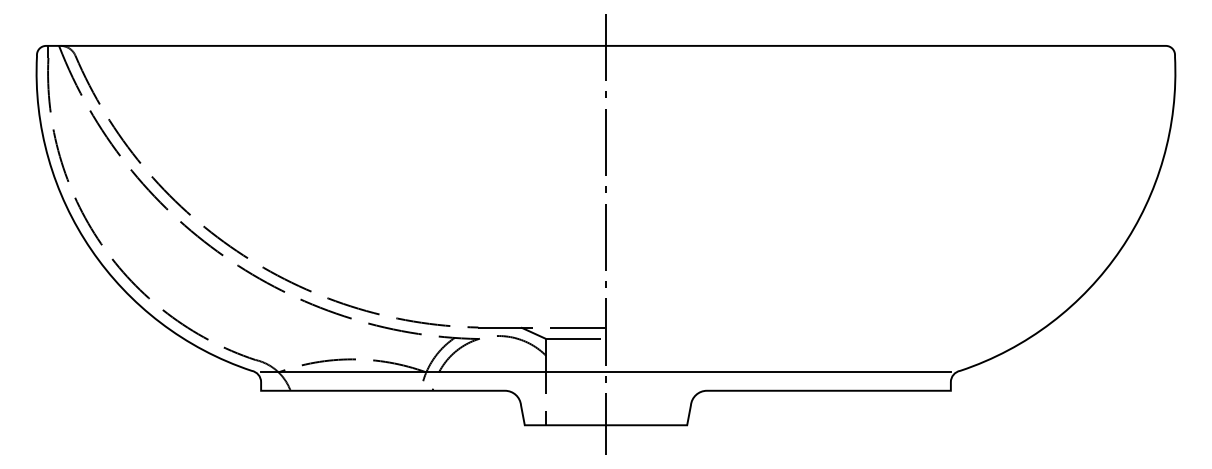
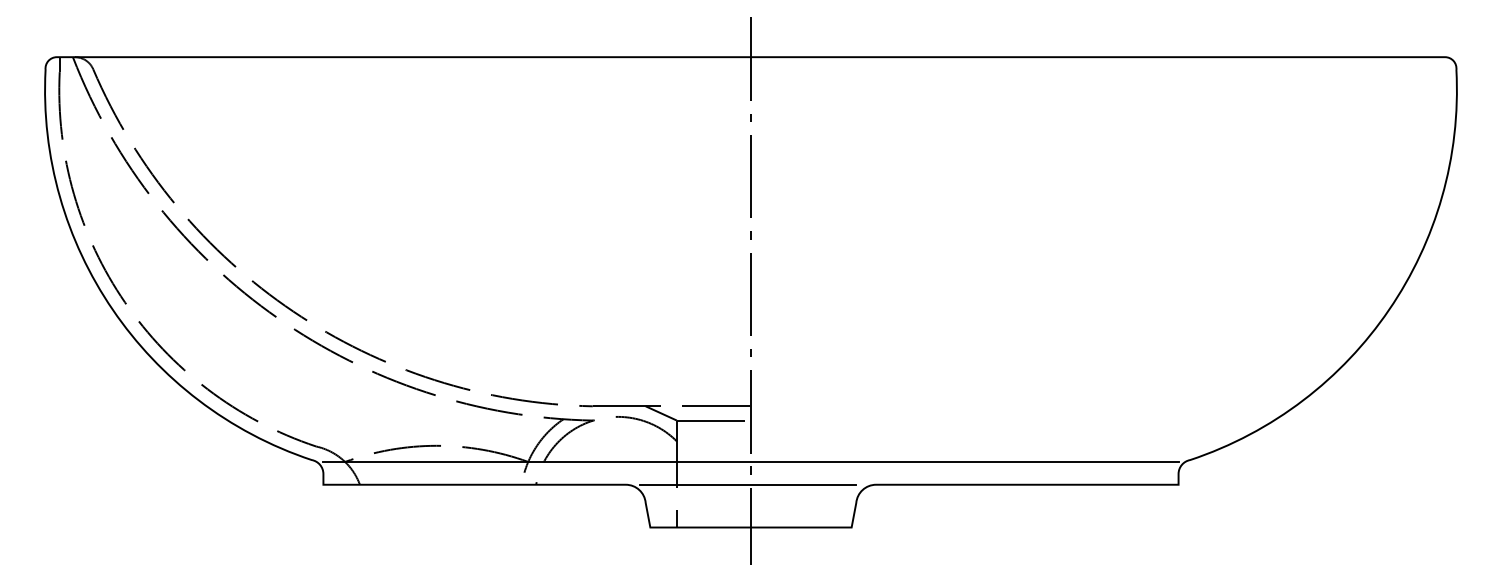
line: (603, 390) -> (747, 484), added

